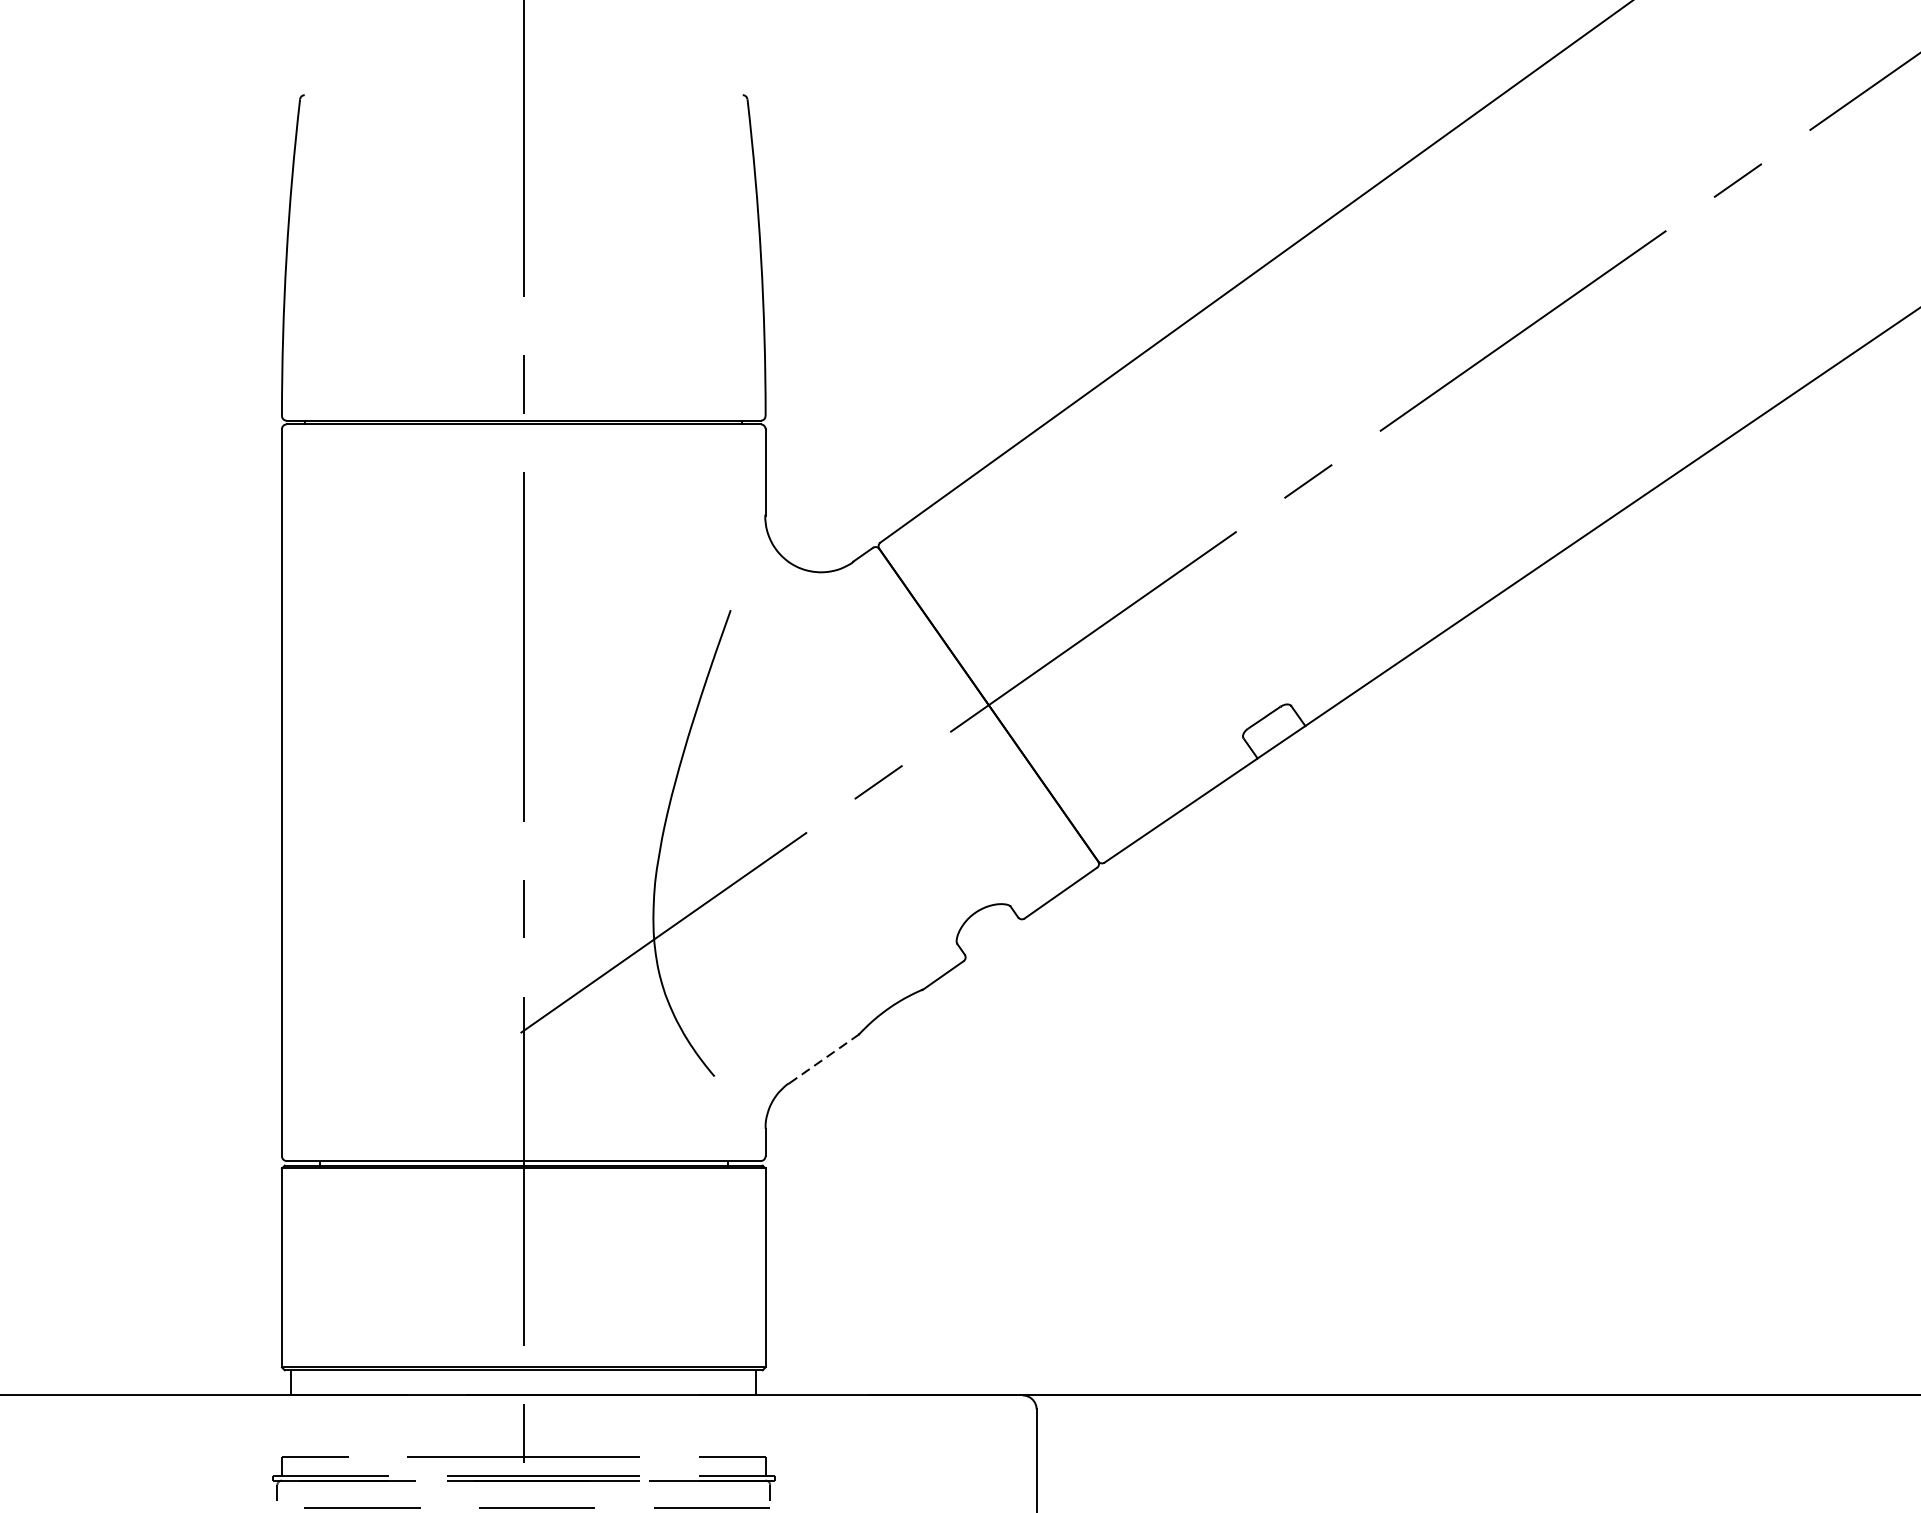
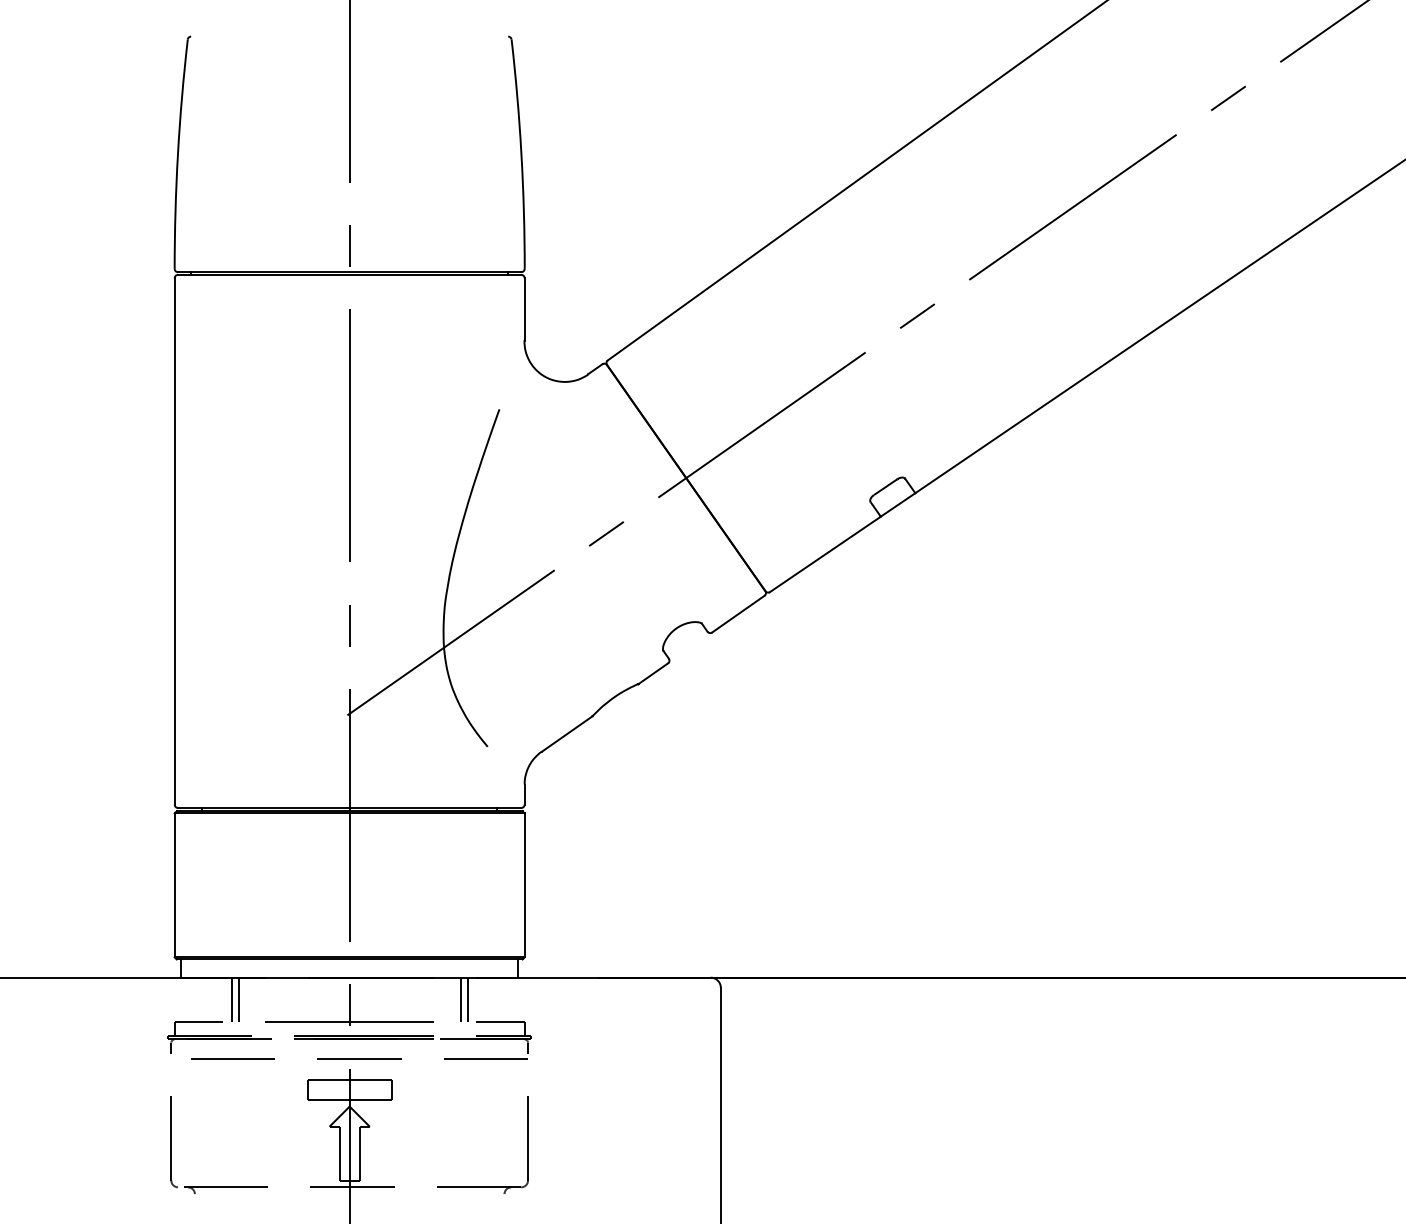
line: (824, 1059) -> (567, 734), dashed -> solid
line: (360, 1425) -> (231, 999), added
line: (370, 1425) -> (238, 999), added
line: (676, 1425) -> (460, 999), added
line: (686, 1425) -> (467, 999), added

